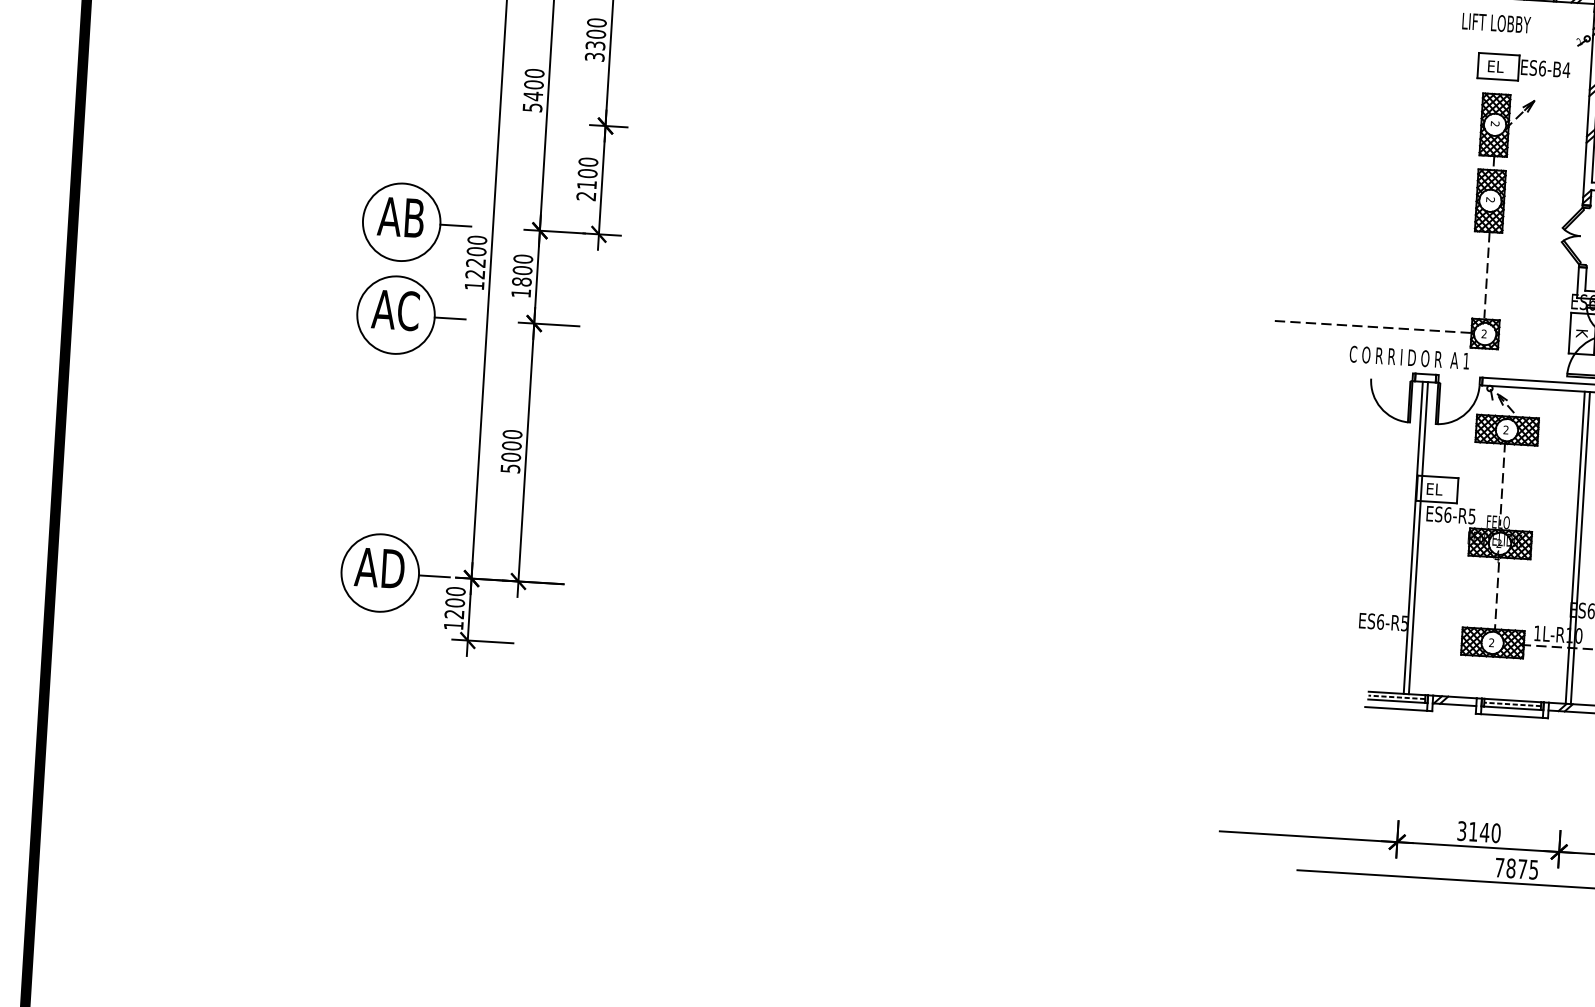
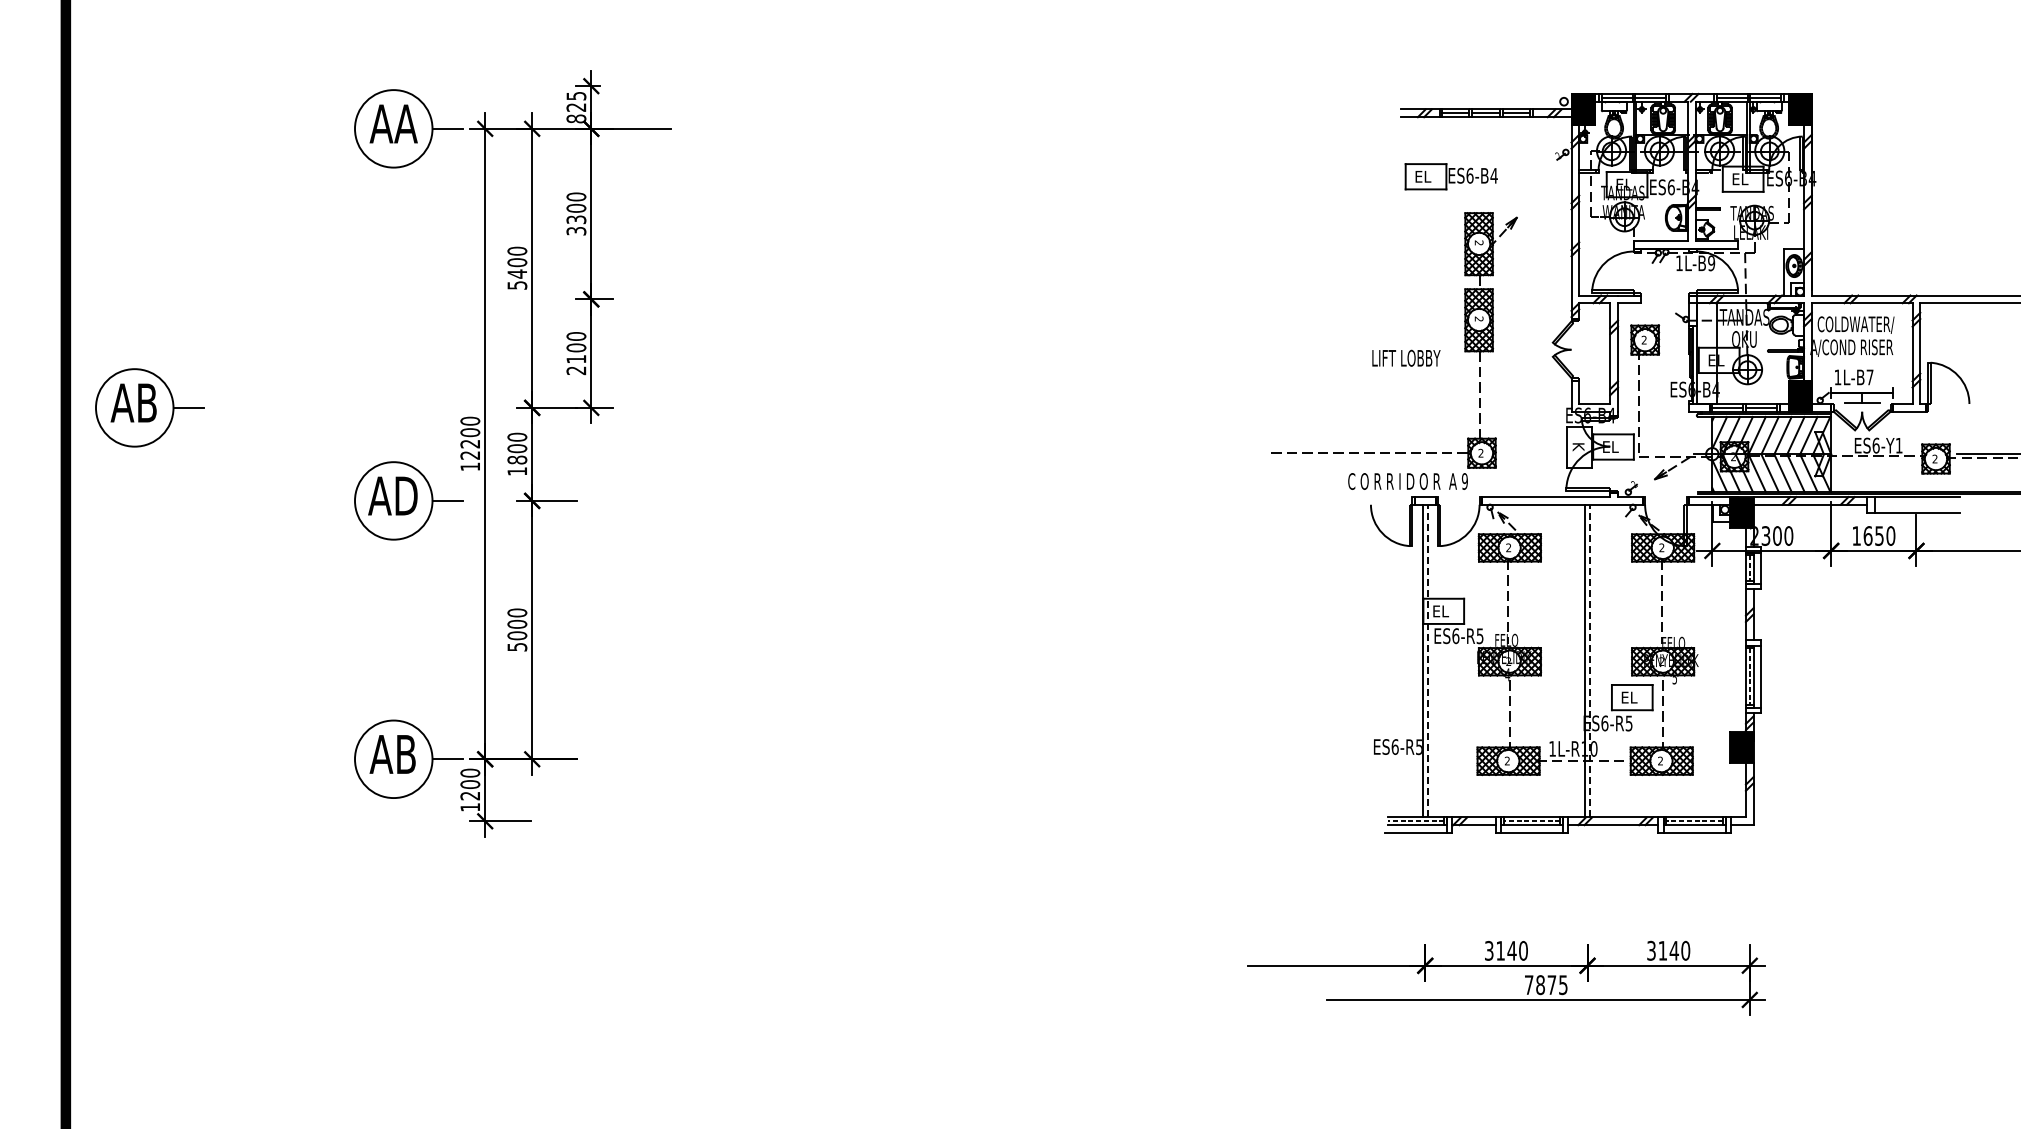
text: (1496, 22) -> (1406, 357), moved
part: (1522, 68) -> (1450, 176), moved
part: (416, 222) -> (149, 407), moved
text: (395, 310) -> (392, 496), AC -> AD
text: (1465, 361) -> (1464, 481), 1 -> 9
line: (1418, 537) -> (1427, 660), solid -> dashed
line: (1580, 547) -> (1590, 660), solid -> dashed
text: (379, 568) -> (392, 754), AD -> AB

